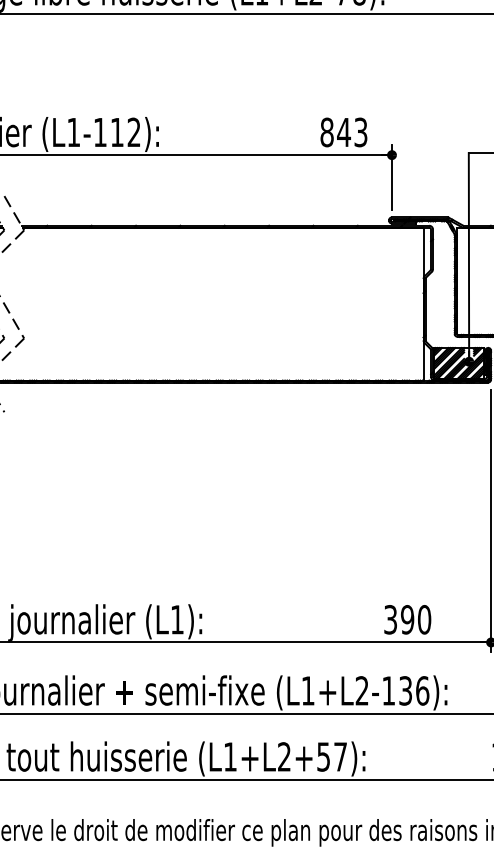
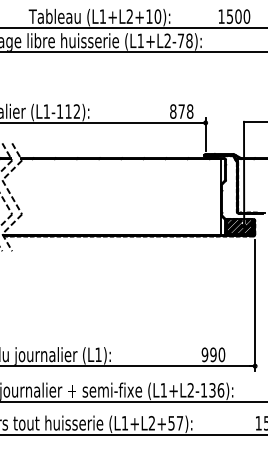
text: (351, 132) -> (185, 111), 843 -> 878
text: (389, 619) -> (204, 354), 390 -> 990

